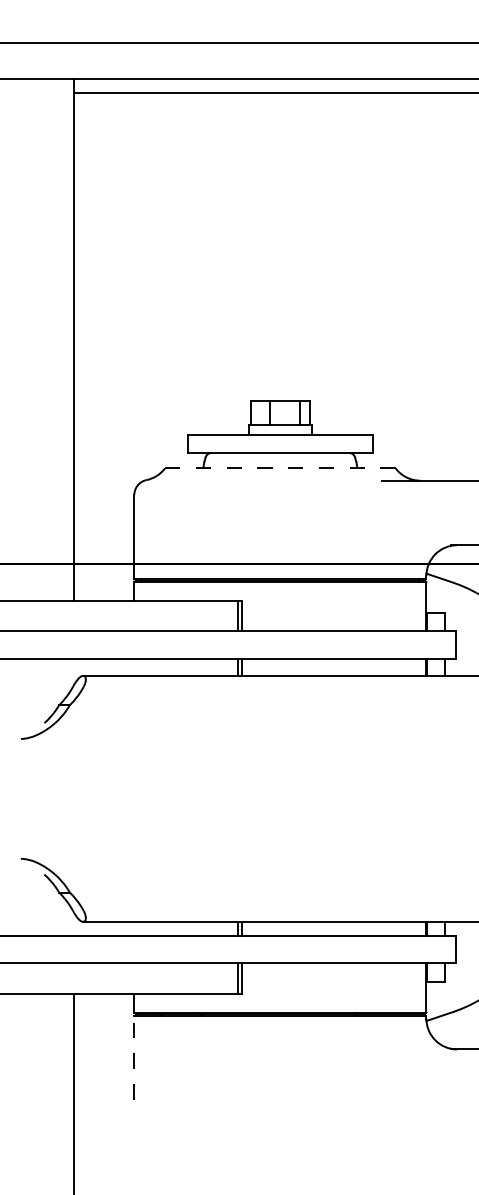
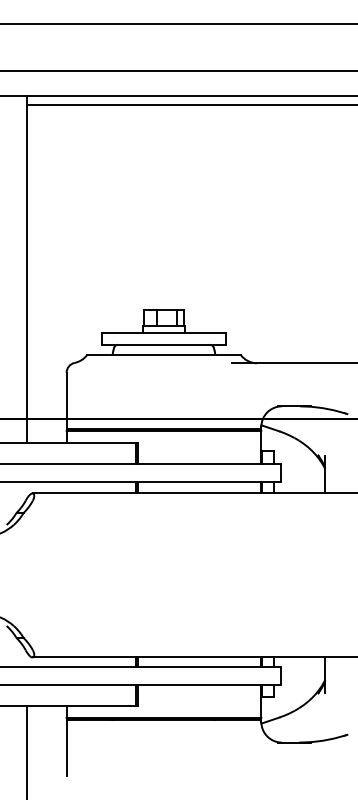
line: (279, 468) -> (163, 355), dashed -> solid
line: (134, 1058) -> (66, 748), dashed -> solid

